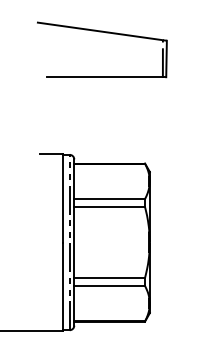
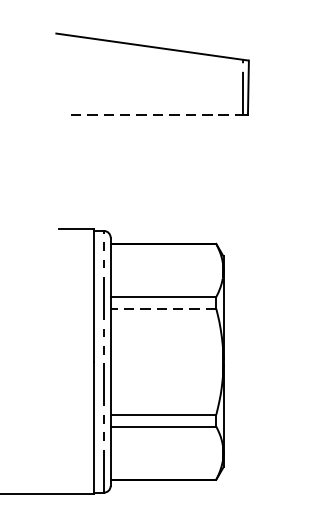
line: (105, 77) -> (157, 115), solid -> dashed
line: (109, 207) -> (163, 309), solid -> dashed

